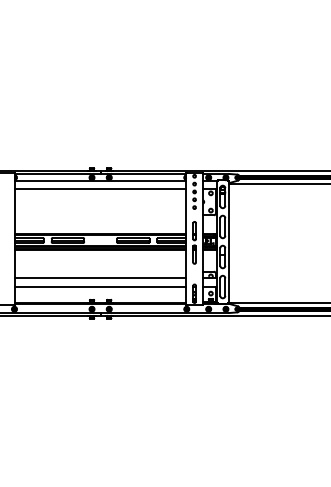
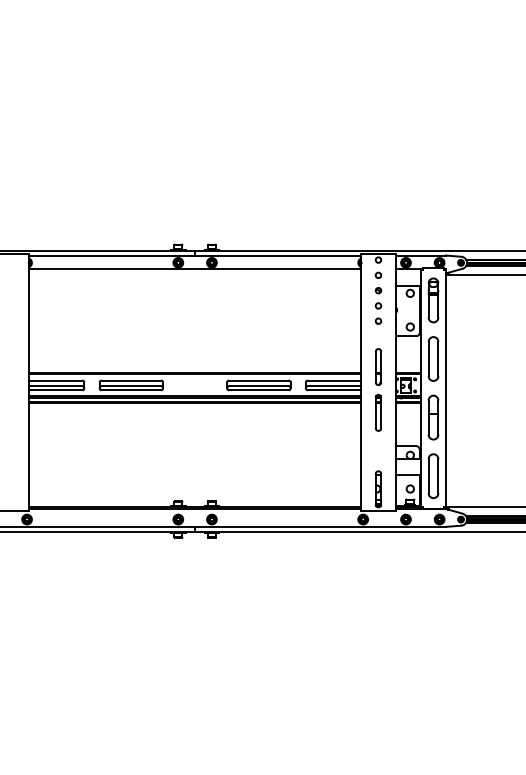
line: (100, 189) -> (194, 285), removed
line: (100, 278) -> (194, 459), removed
line: (100, 286) -> (194, 475), removed

